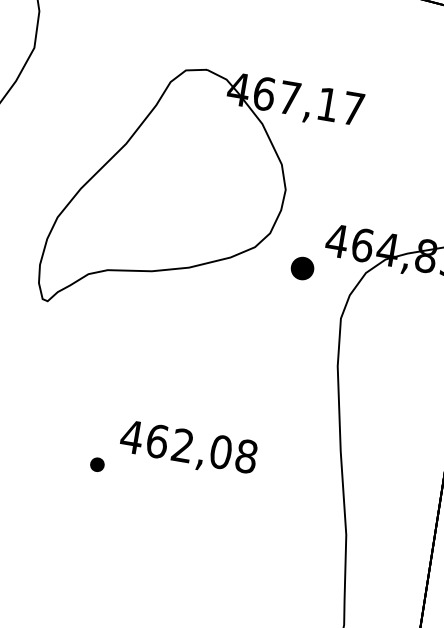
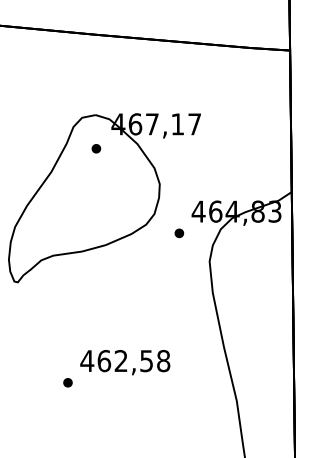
part: (199, 120) -> (96, 148), added
part: (302, 268) -> (179, 233), size x0.62
text: (220, 452) -> (146, 361), 462,08 -> 462,58

